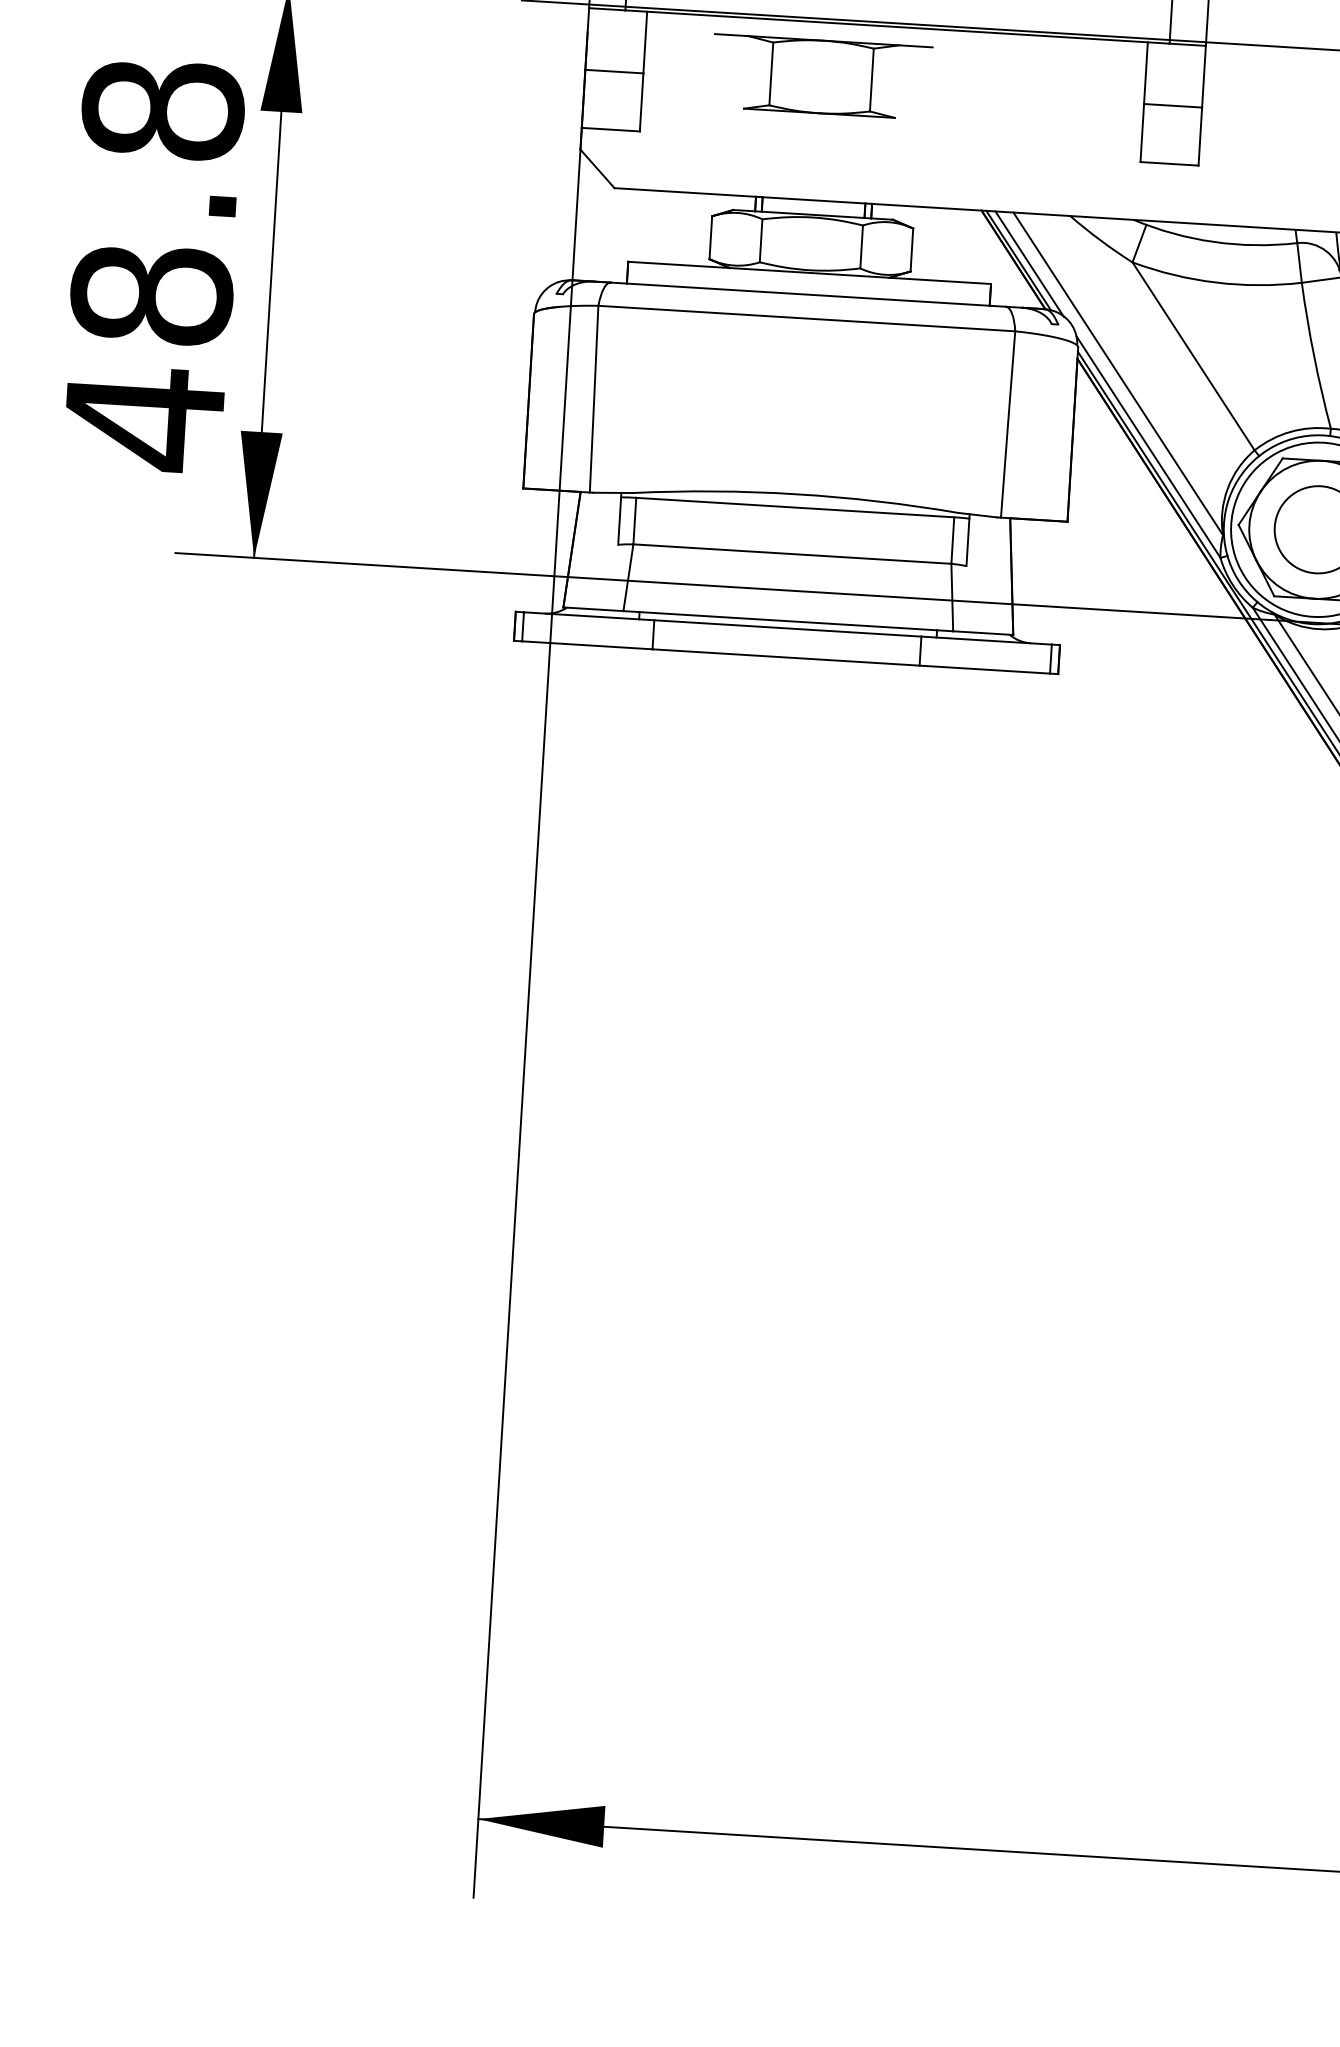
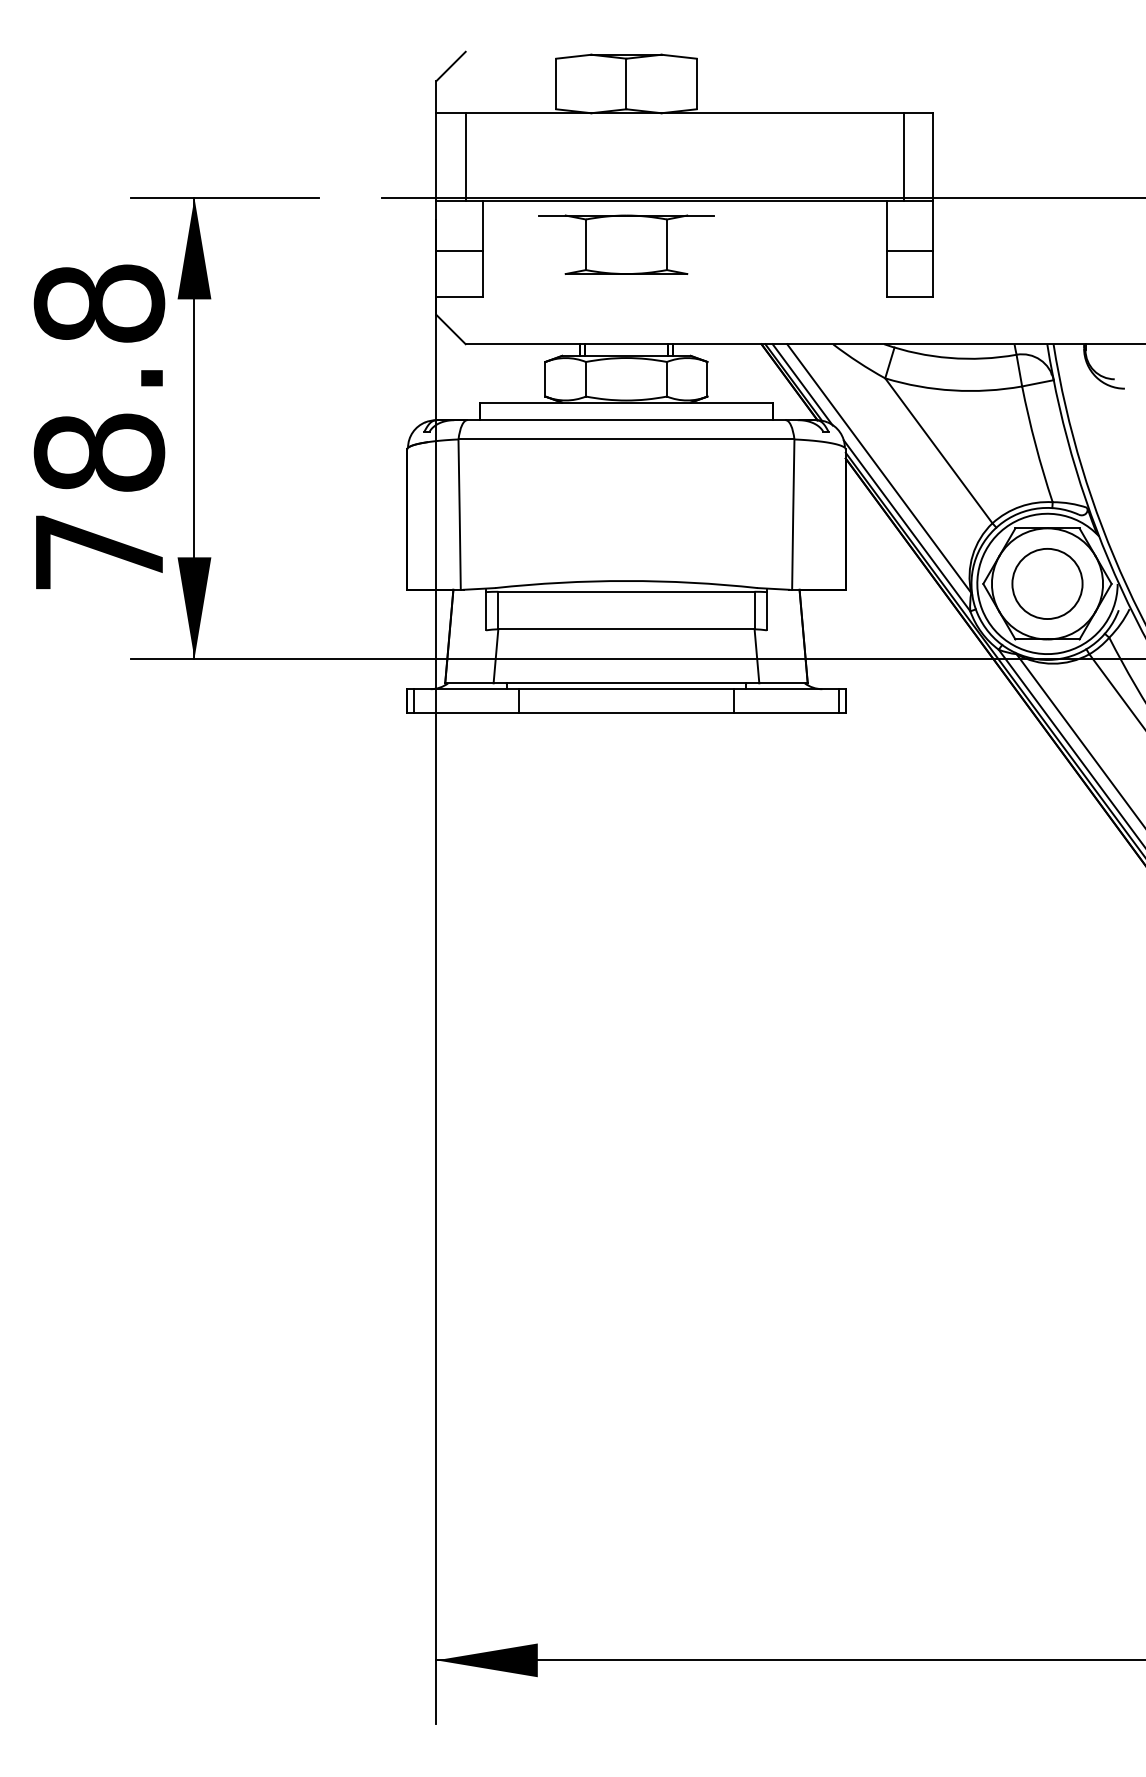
text: (144, 418) -> (99, 552), 48.8 -> 78.8

